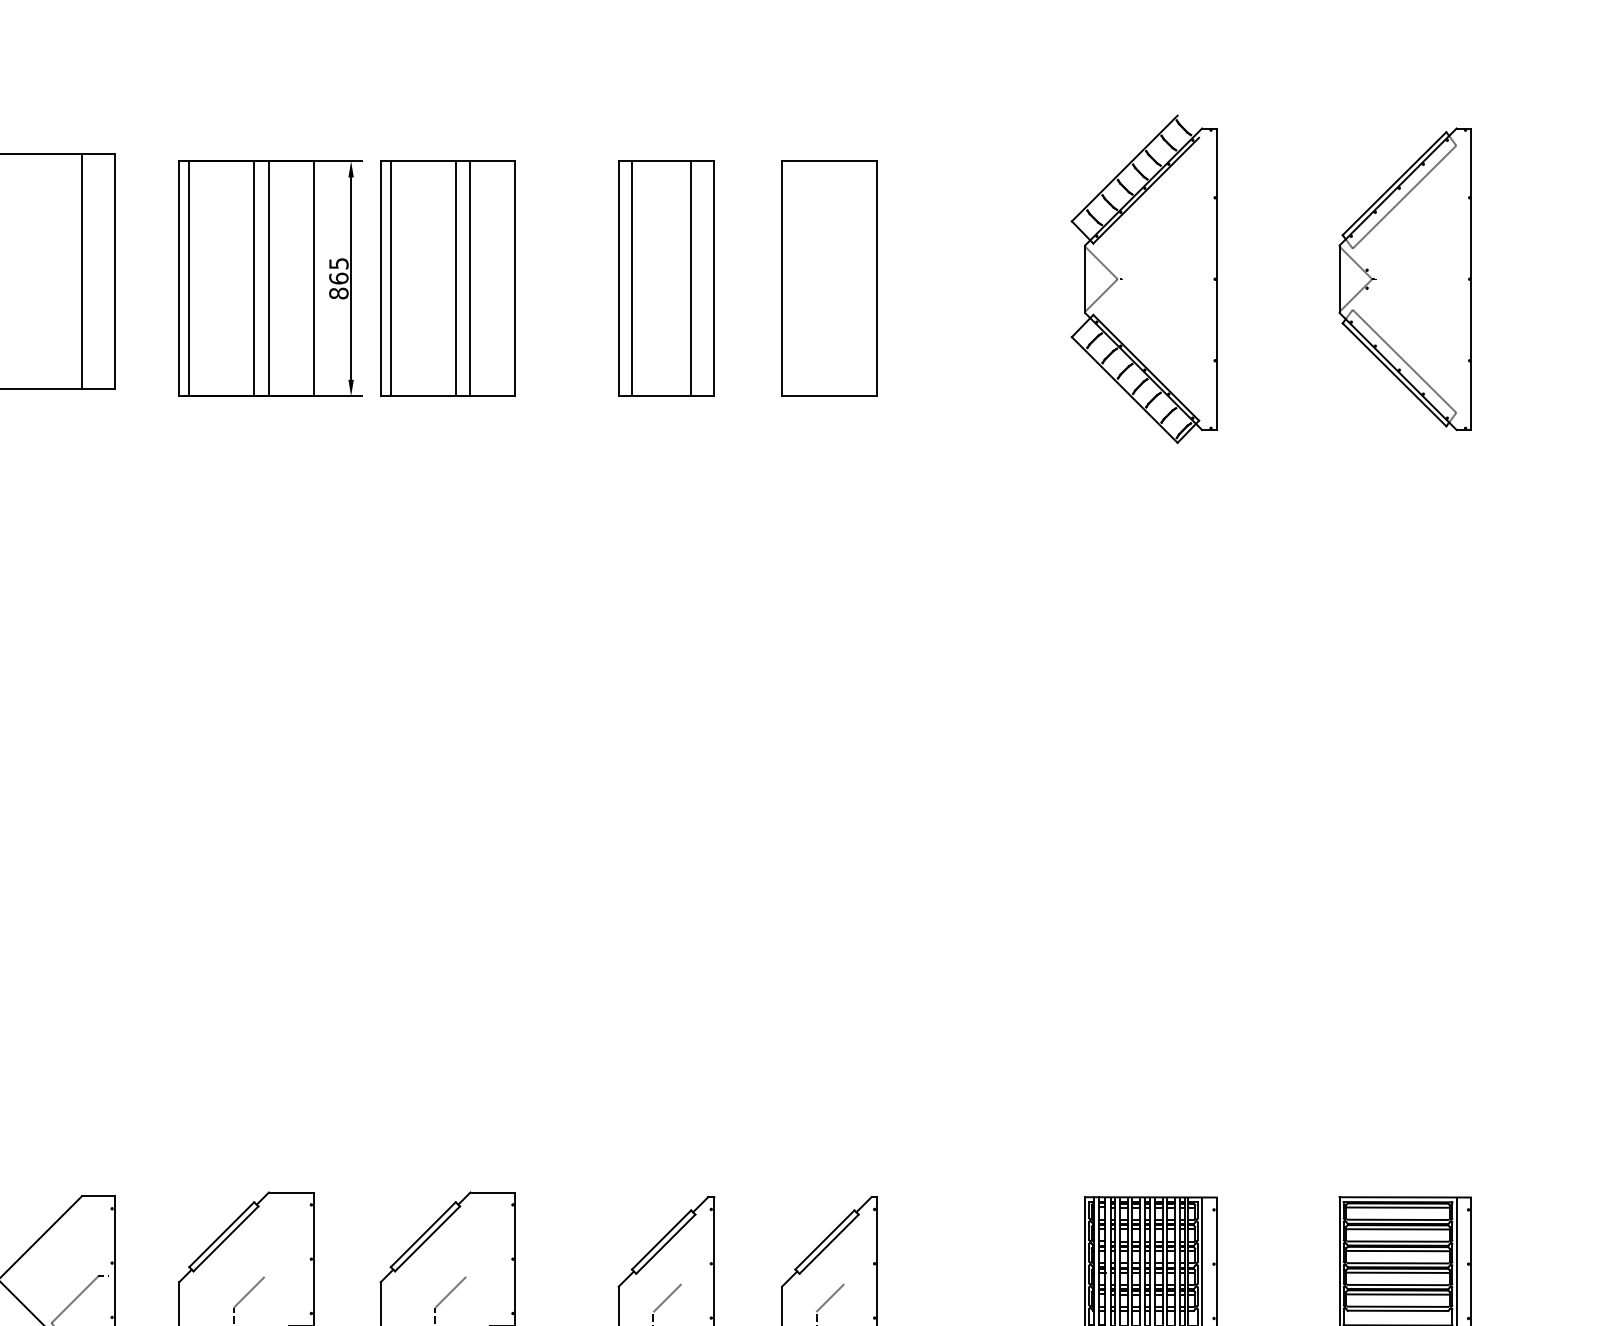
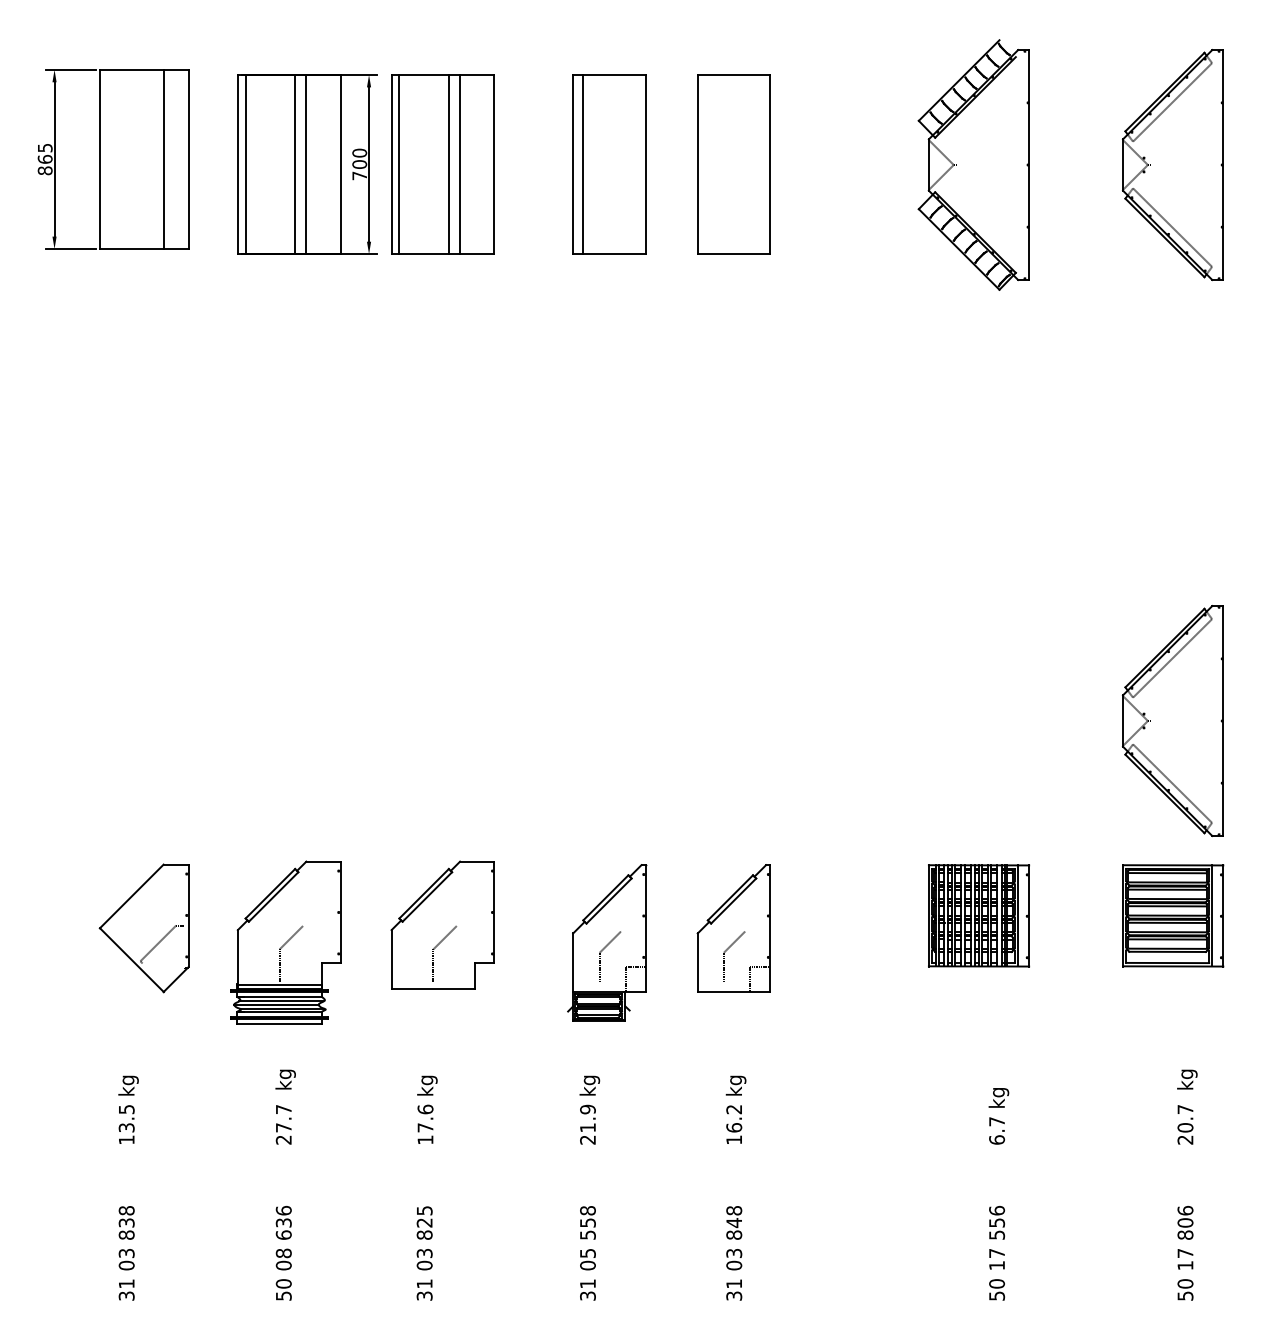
text: (338, 278) -> (359, 164), 865 -> 700
line: (691, 278) -> (628, 164), removed
part: (1404, 1008) -> (1172, 721), added

